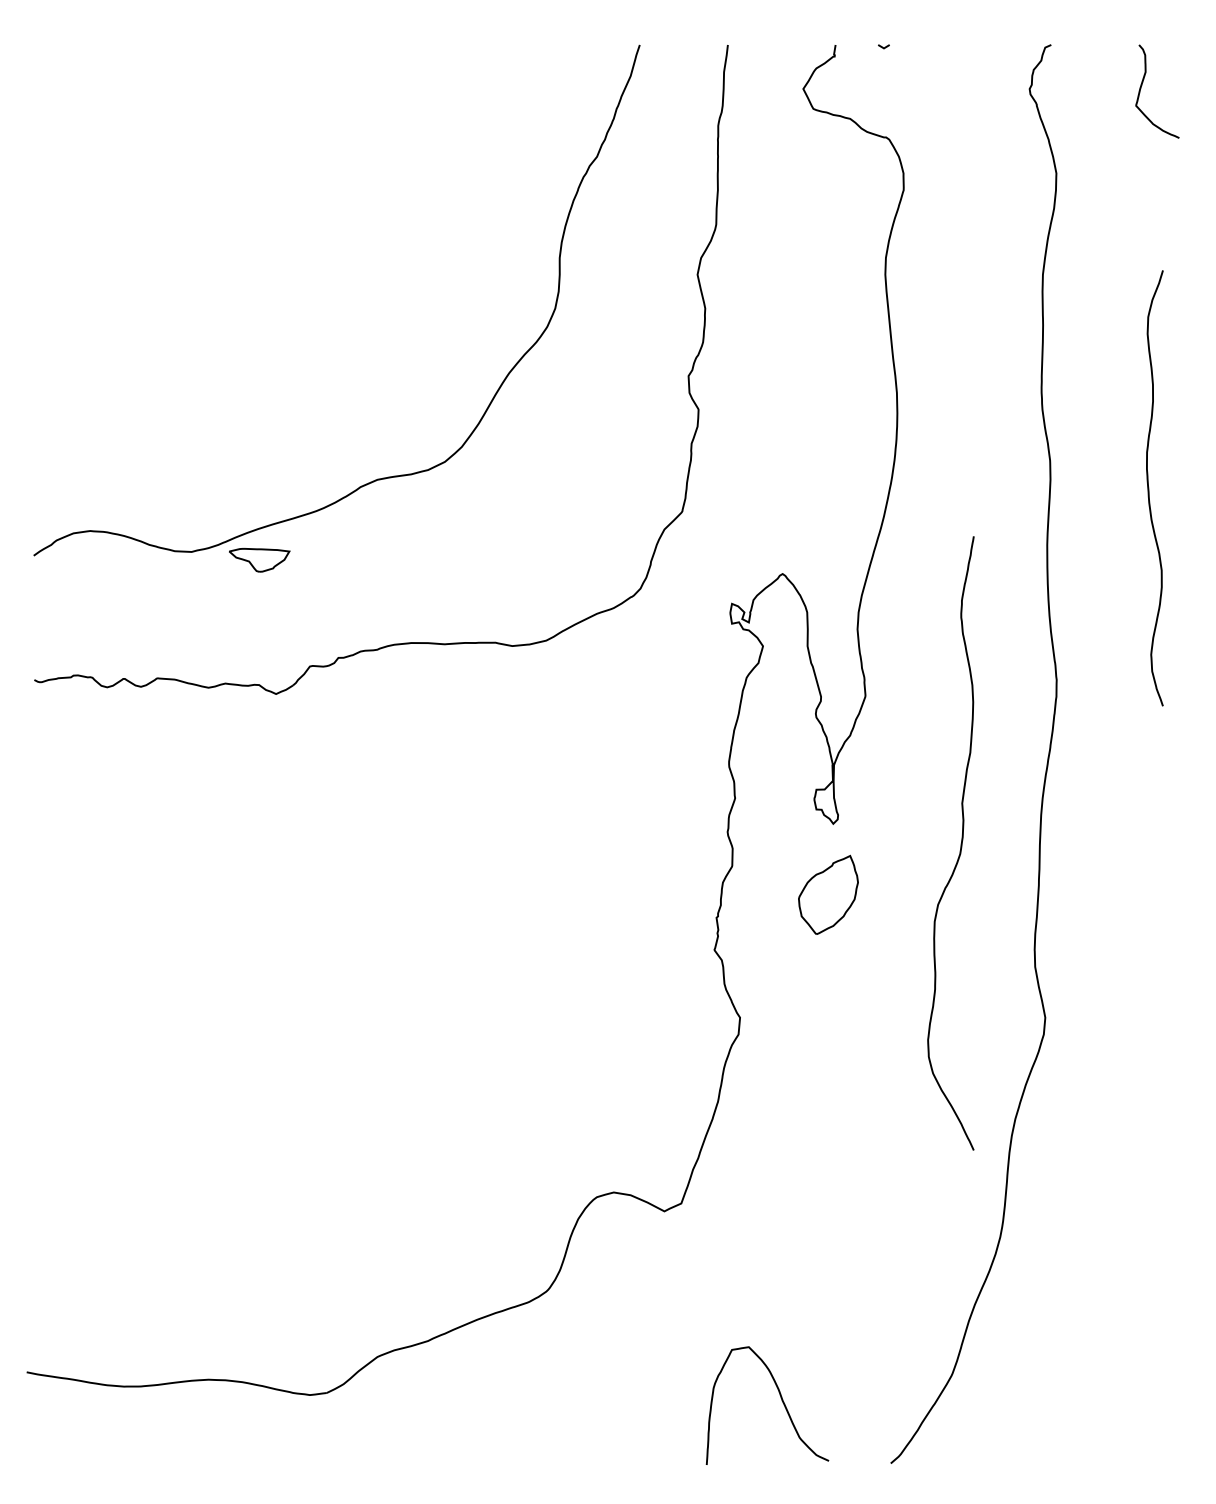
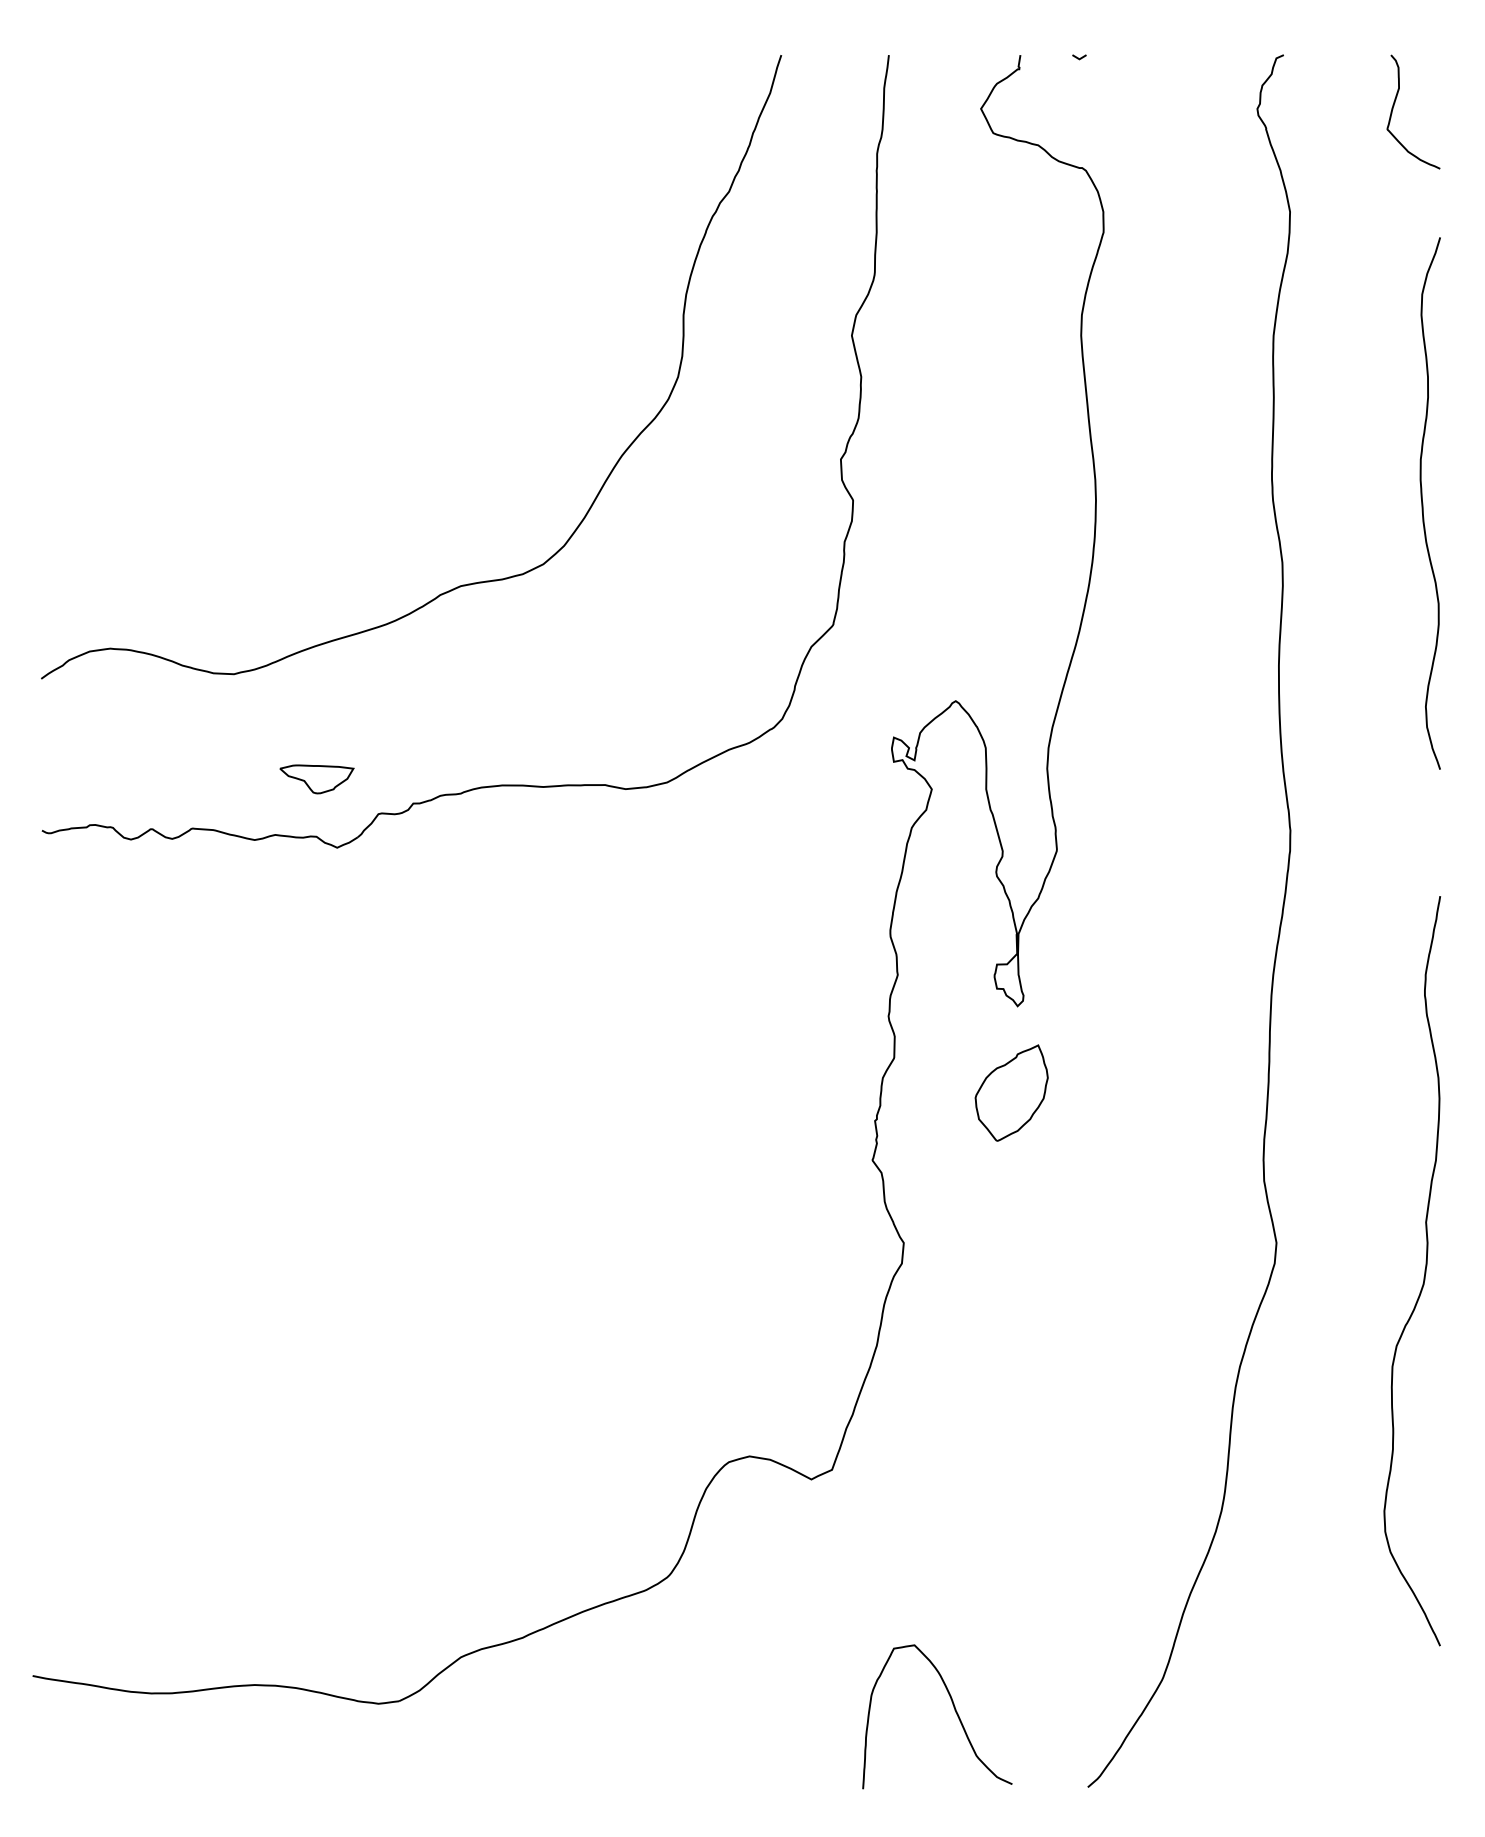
curve: (1149, 488) -> (1423, 503), moved
part: (259, 560) -> (316, 779), moved
curve: (960, 843) -> (1424, 1271), moved

